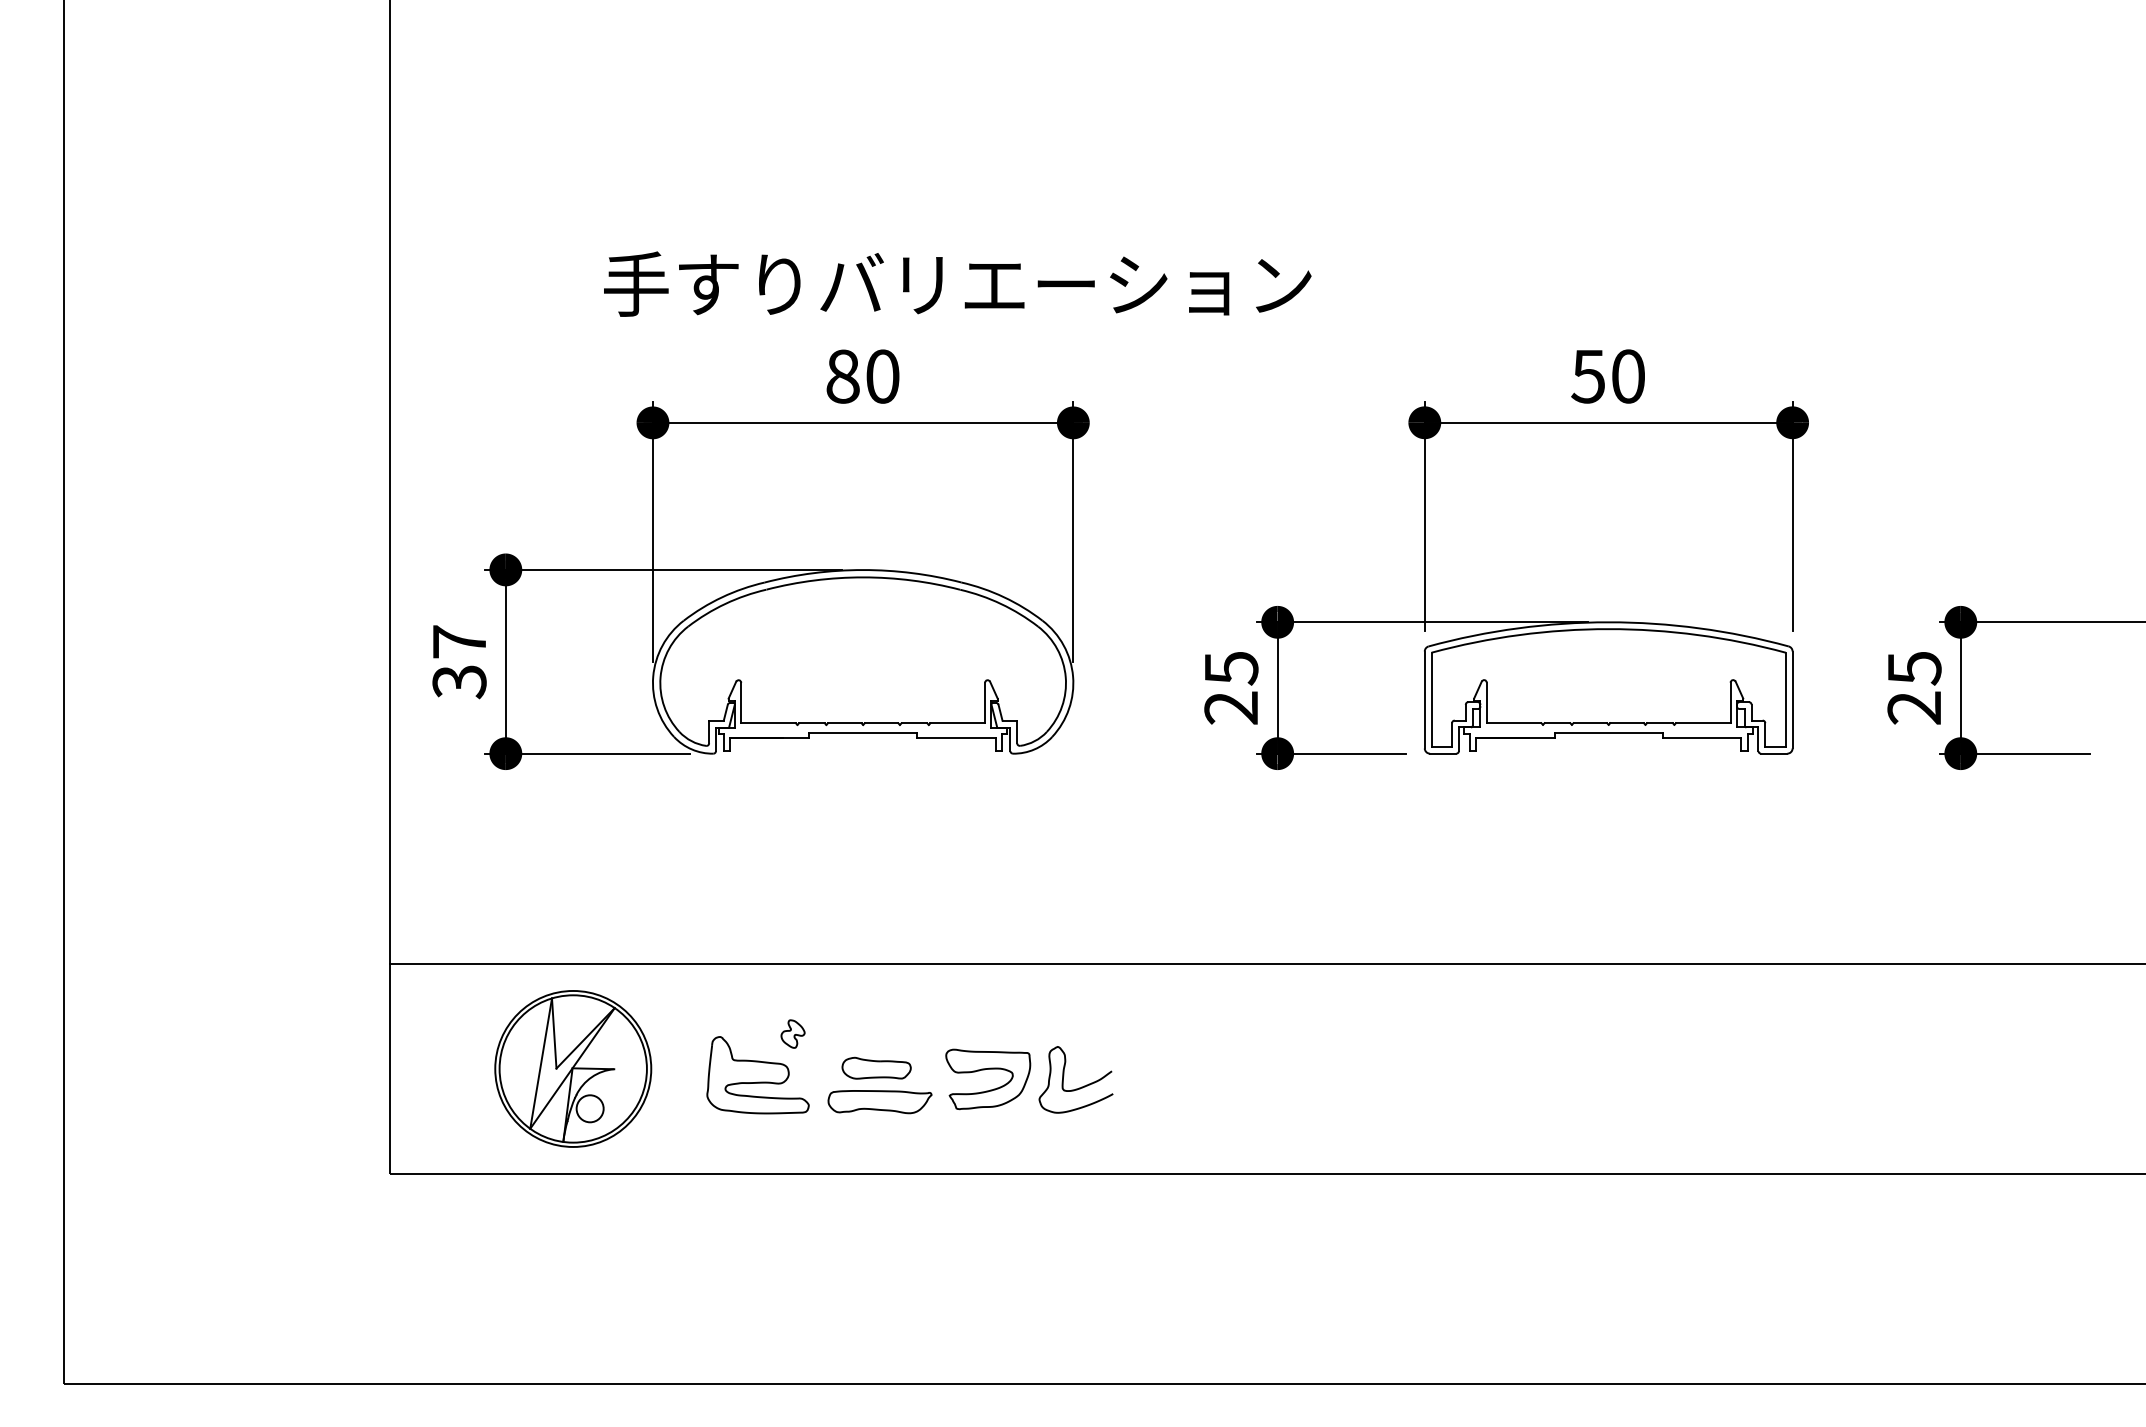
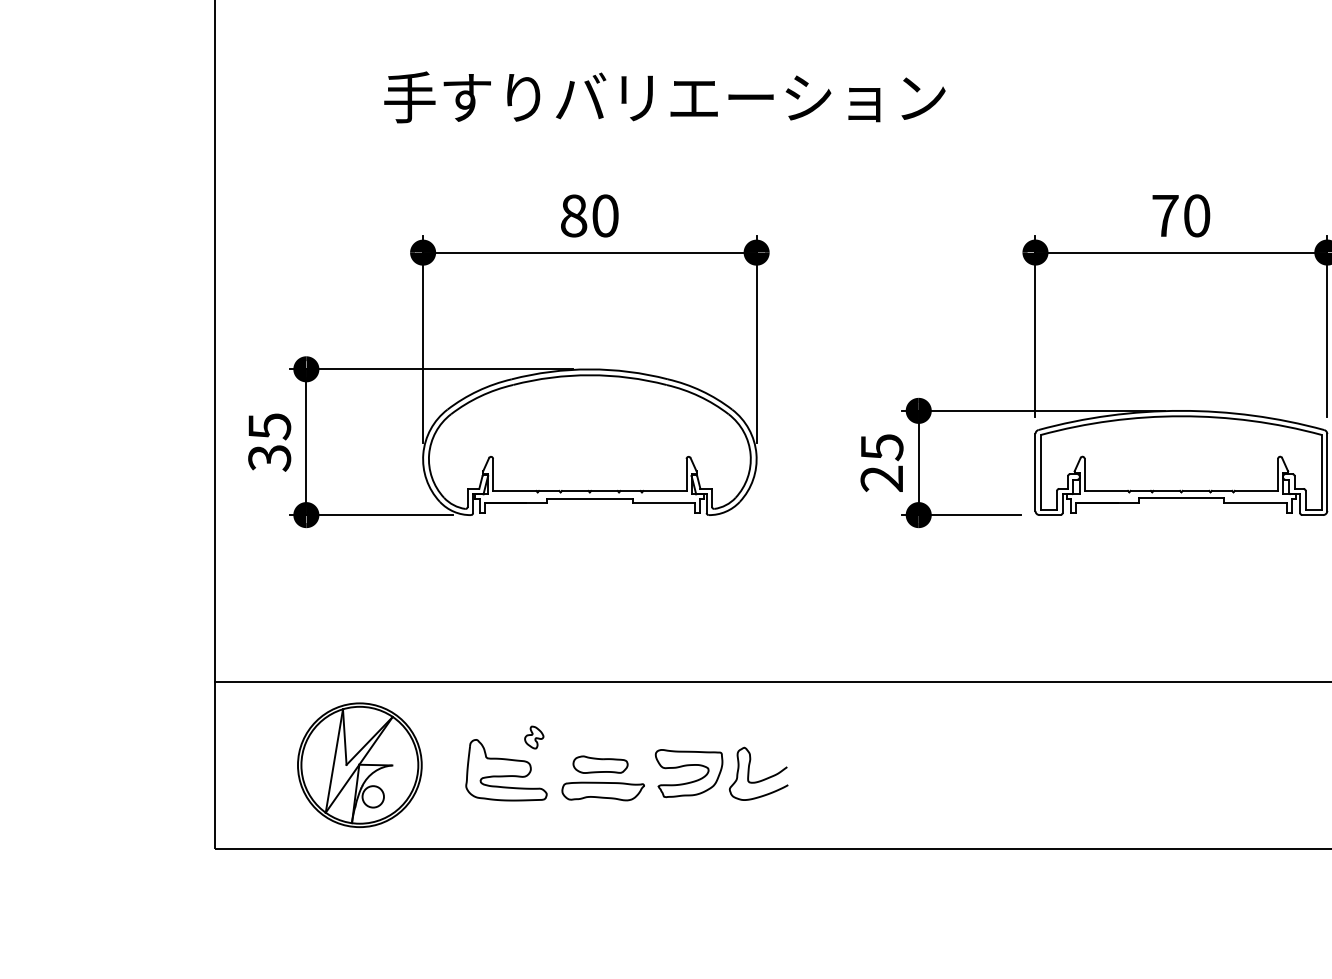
text: (957, 283) -> (664, 96), moved
text: (1588, 376) -> (1165, 215), 50 -> 70
text: (459, 642) -> (269, 426), 37 -> 35

